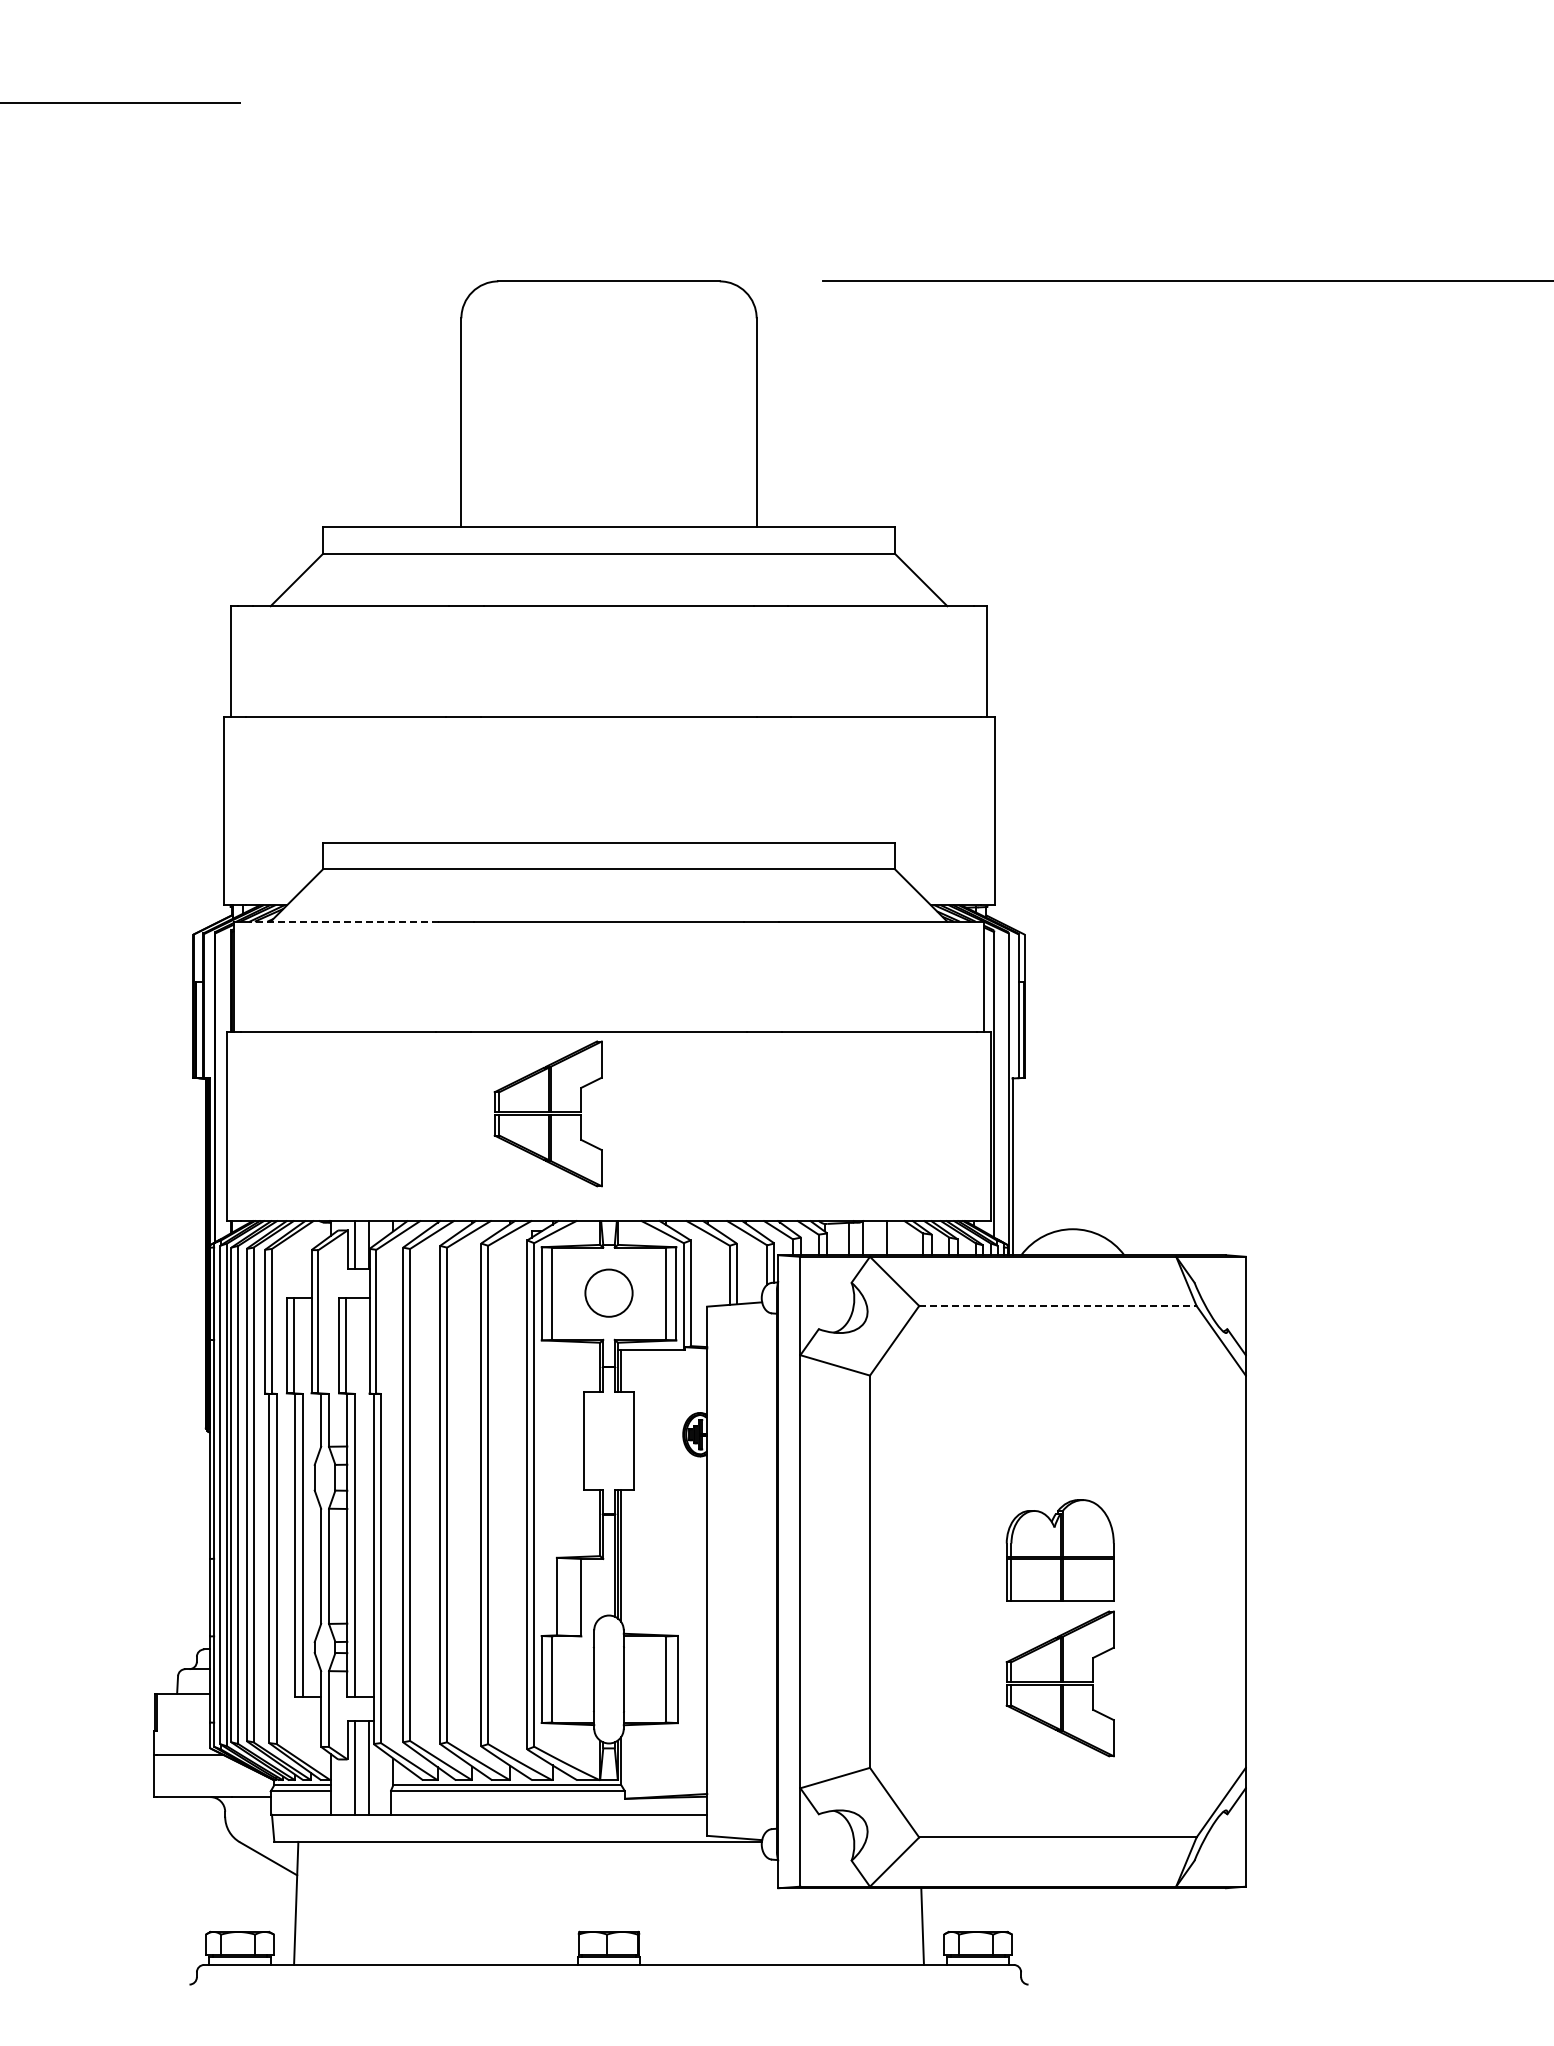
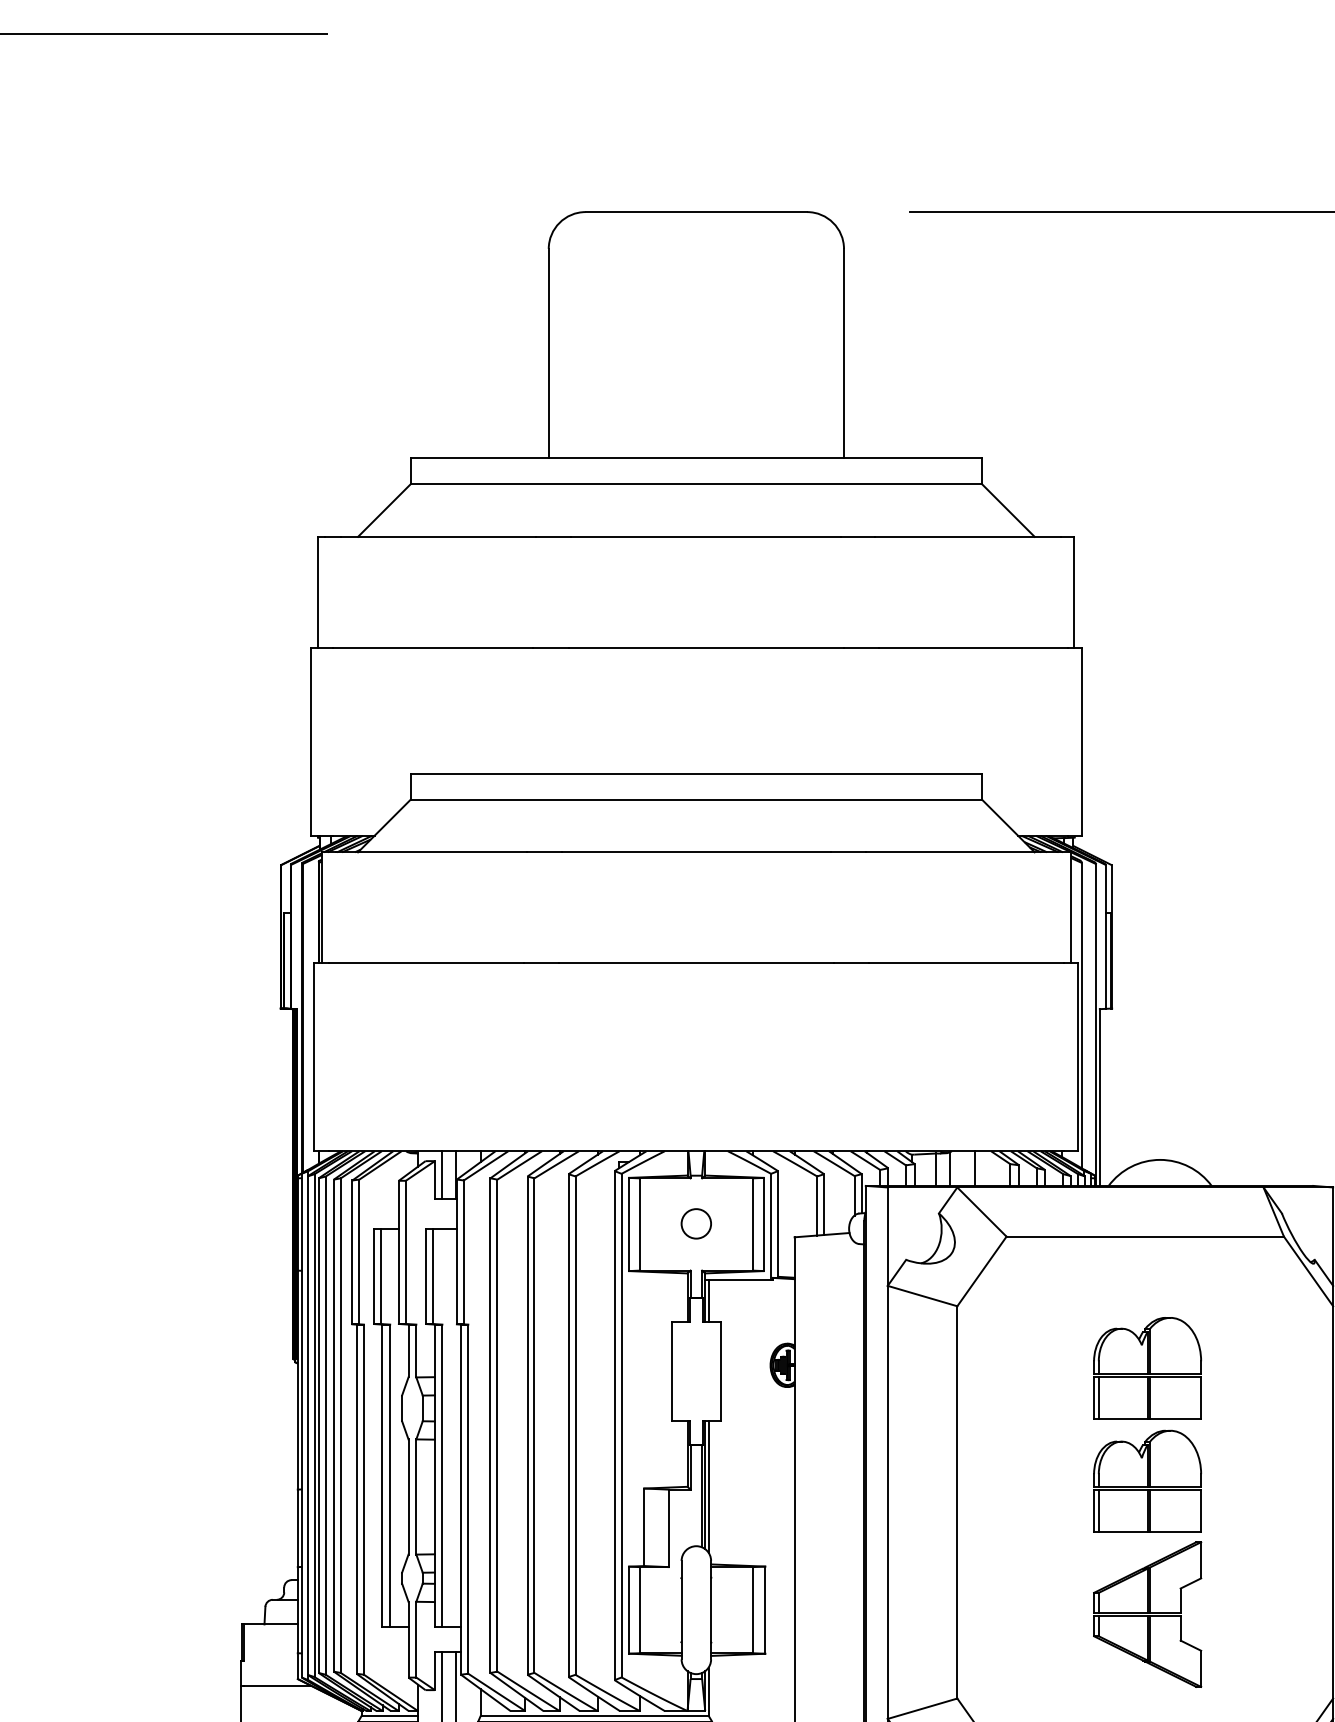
line: (343, 921) -> (430, 852), dashed -> solid
part: (547, 1113) -> (634, 1044), removed
circle: (608, 1292) -> (695, 1223), size x0.62
line: (1057, 1306) -> (1144, 1237), dashed -> solid
part: (1059, 1437) -> (1146, 1368), added

